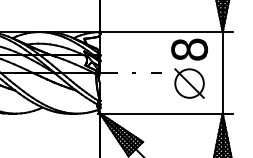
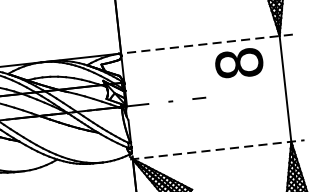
line: (165, 32) -> (205, 44), solid -> dashed
part: (189, 83) -> (243, 107), removed
line: (166, 113) -> (218, 149), solid -> dashed

